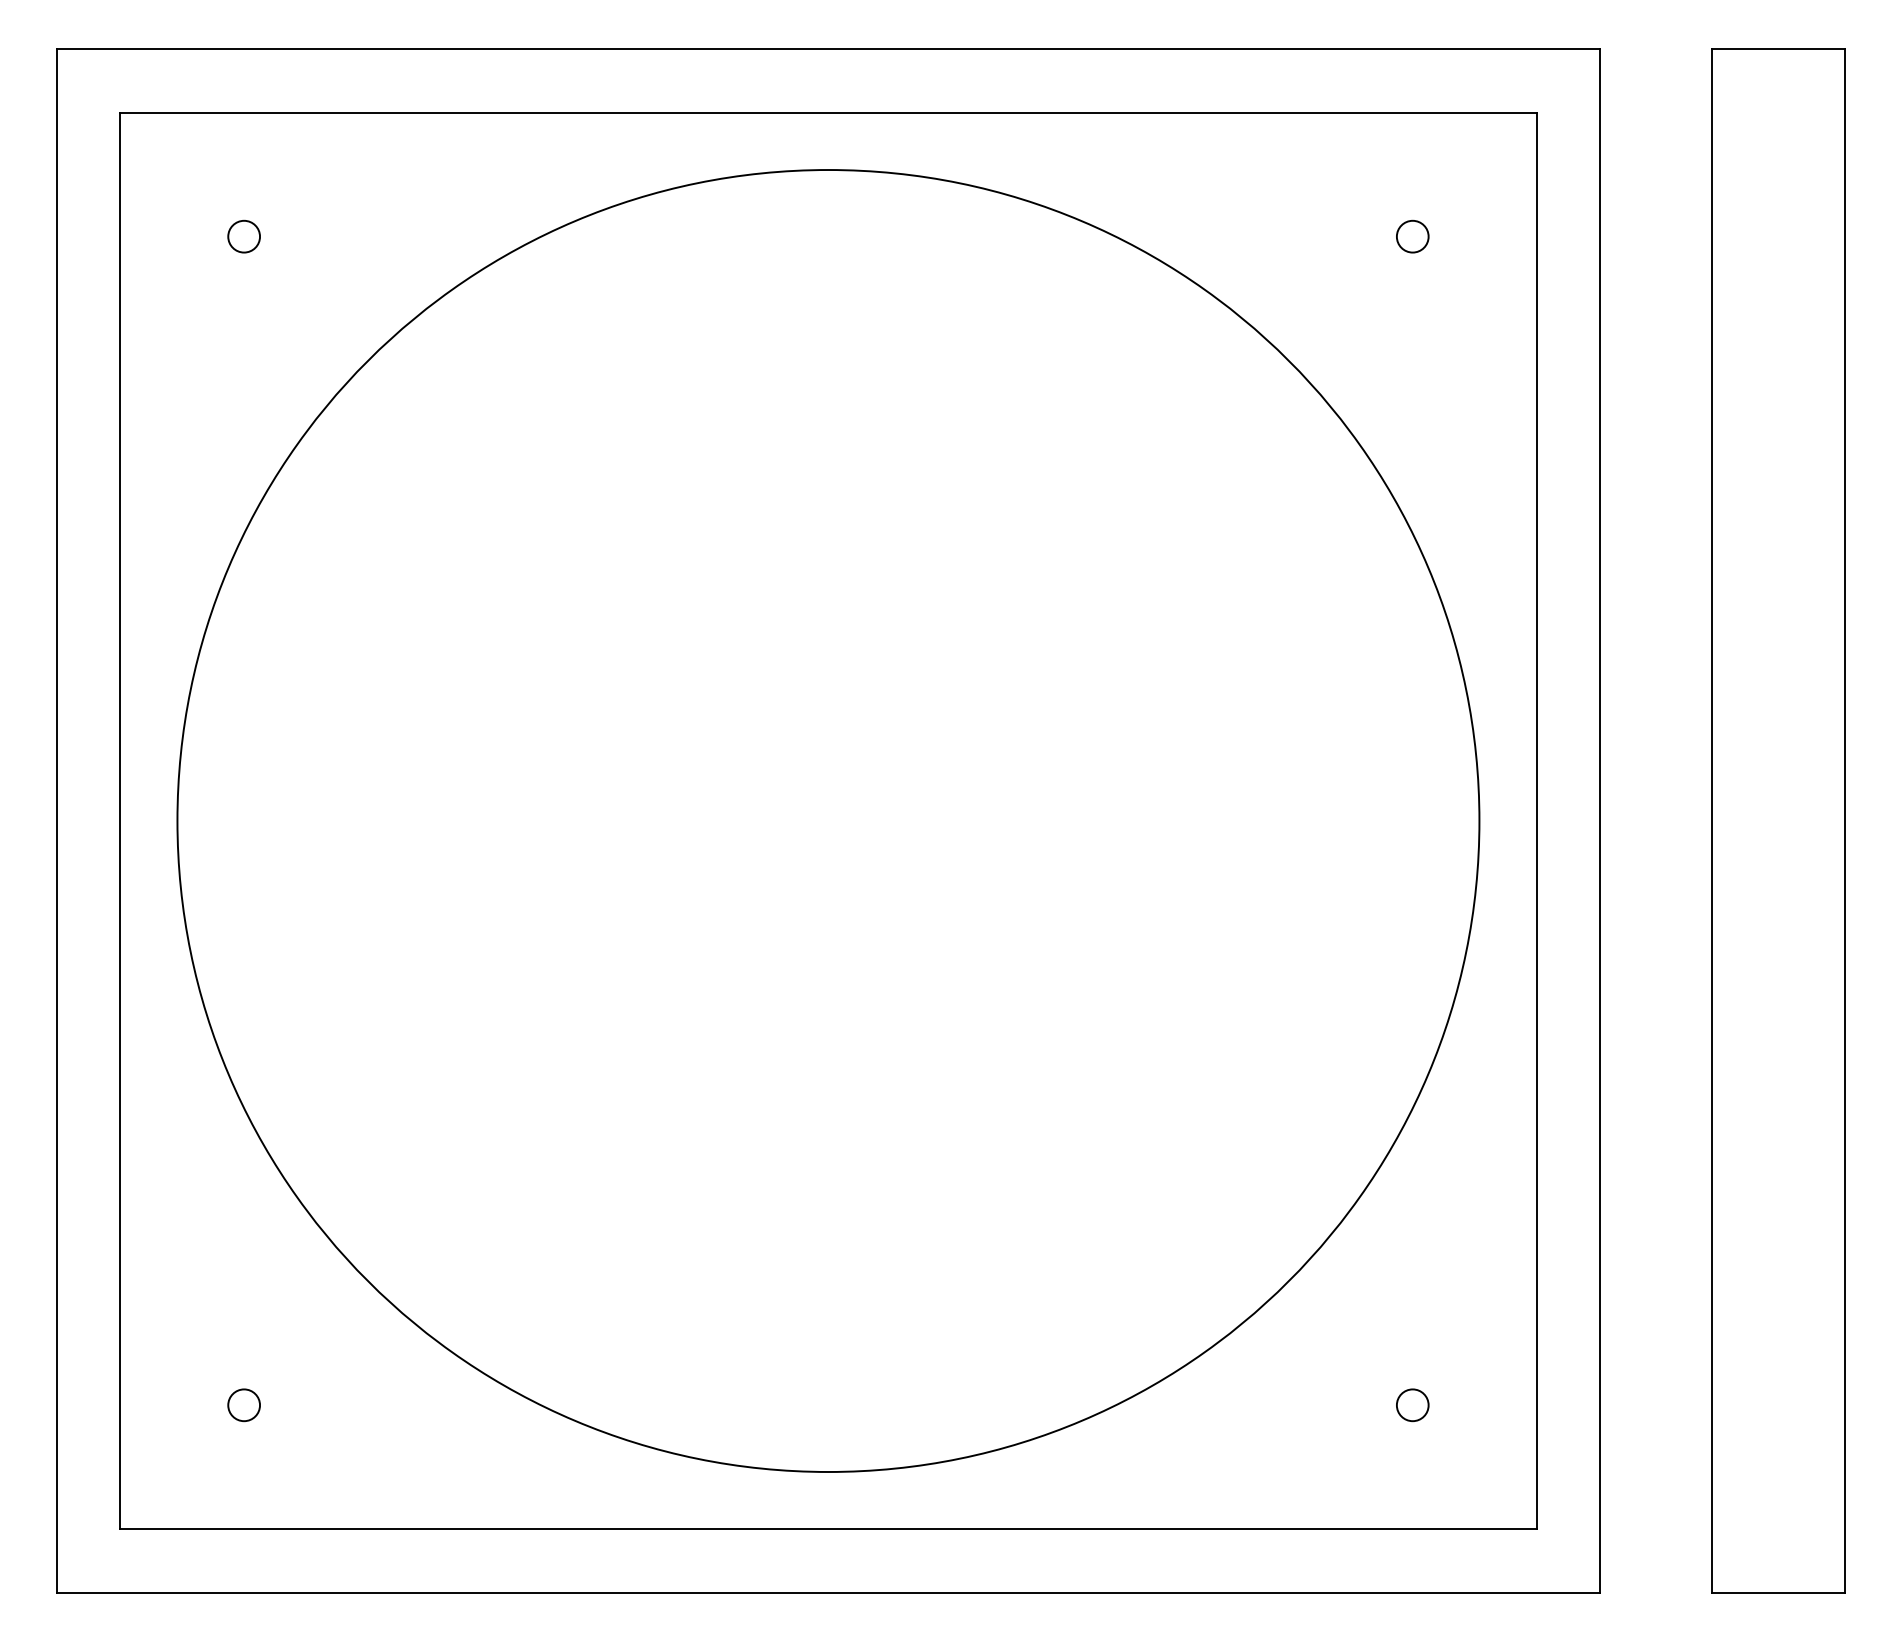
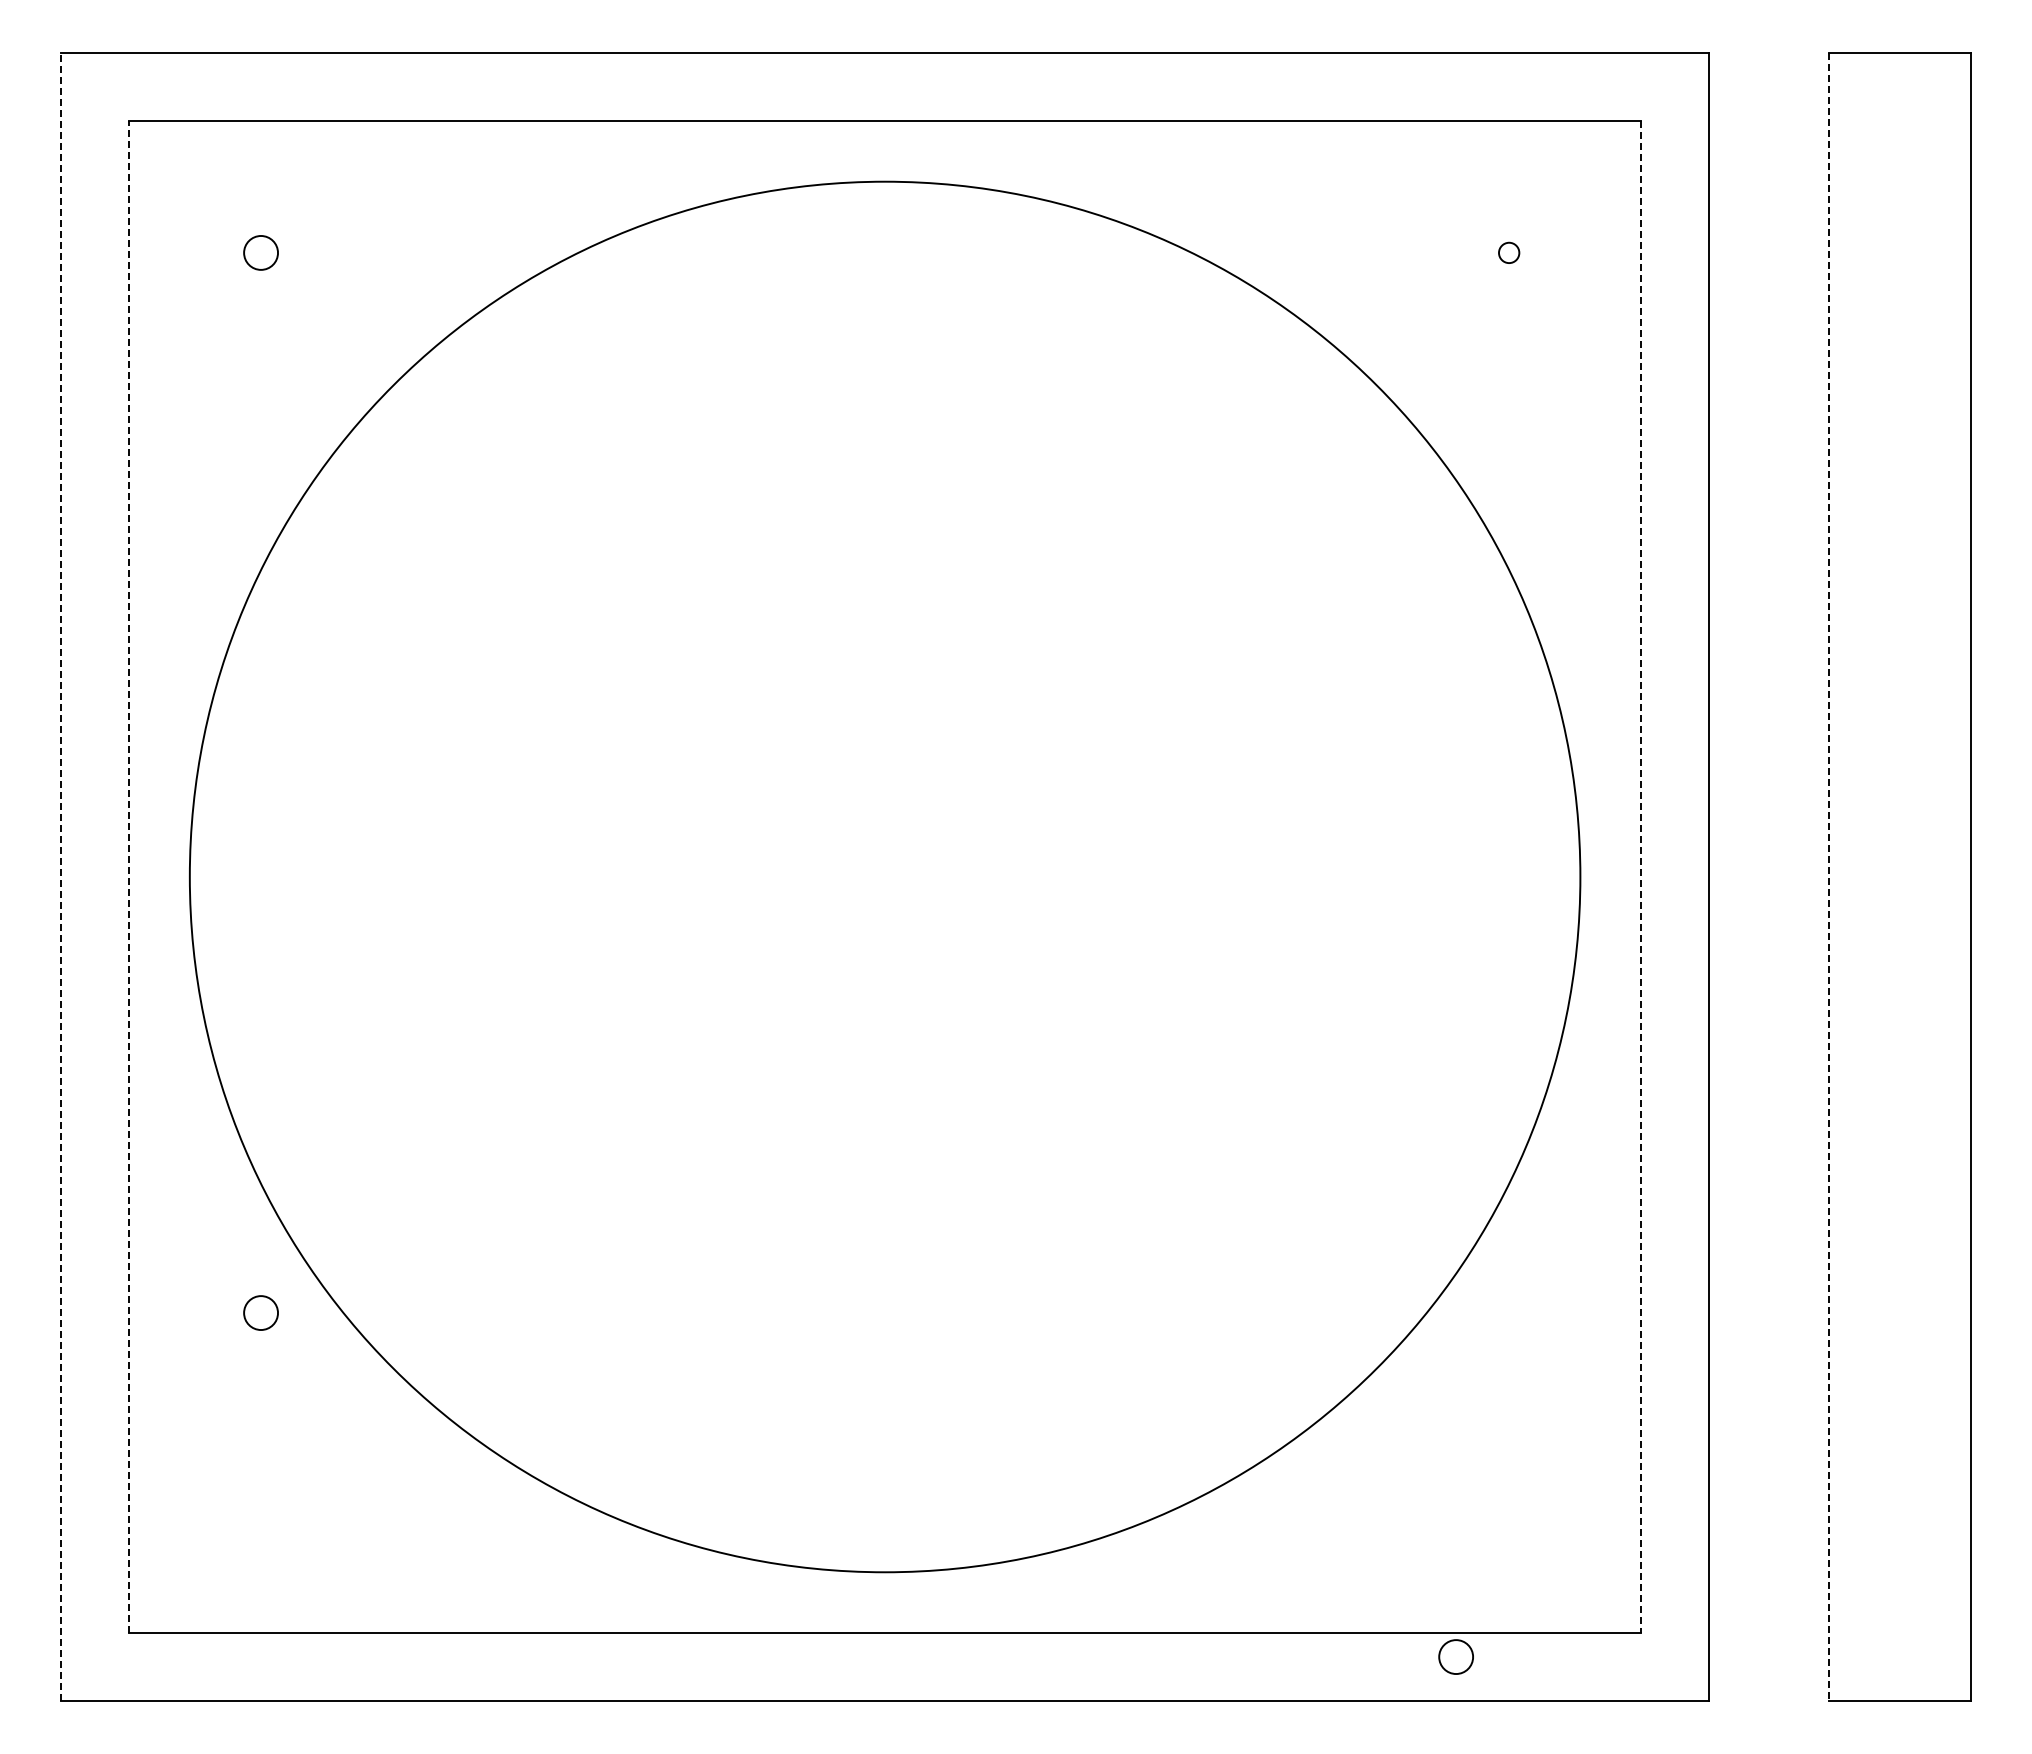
circle: (1413, 236) -> (1509, 252), size x0.6
line: (56, 820) -> (60, 876), solid -> dashed
line: (120, 820) -> (128, 876), solid -> dashed
line: (1536, 821) -> (1641, 877), solid -> dashed
line: (1711, 821) -> (1828, 877), solid -> dashed
circle: (243, 1404) -> (260, 1312), moved
circle: (1412, 1404) -> (1455, 1656), moved

